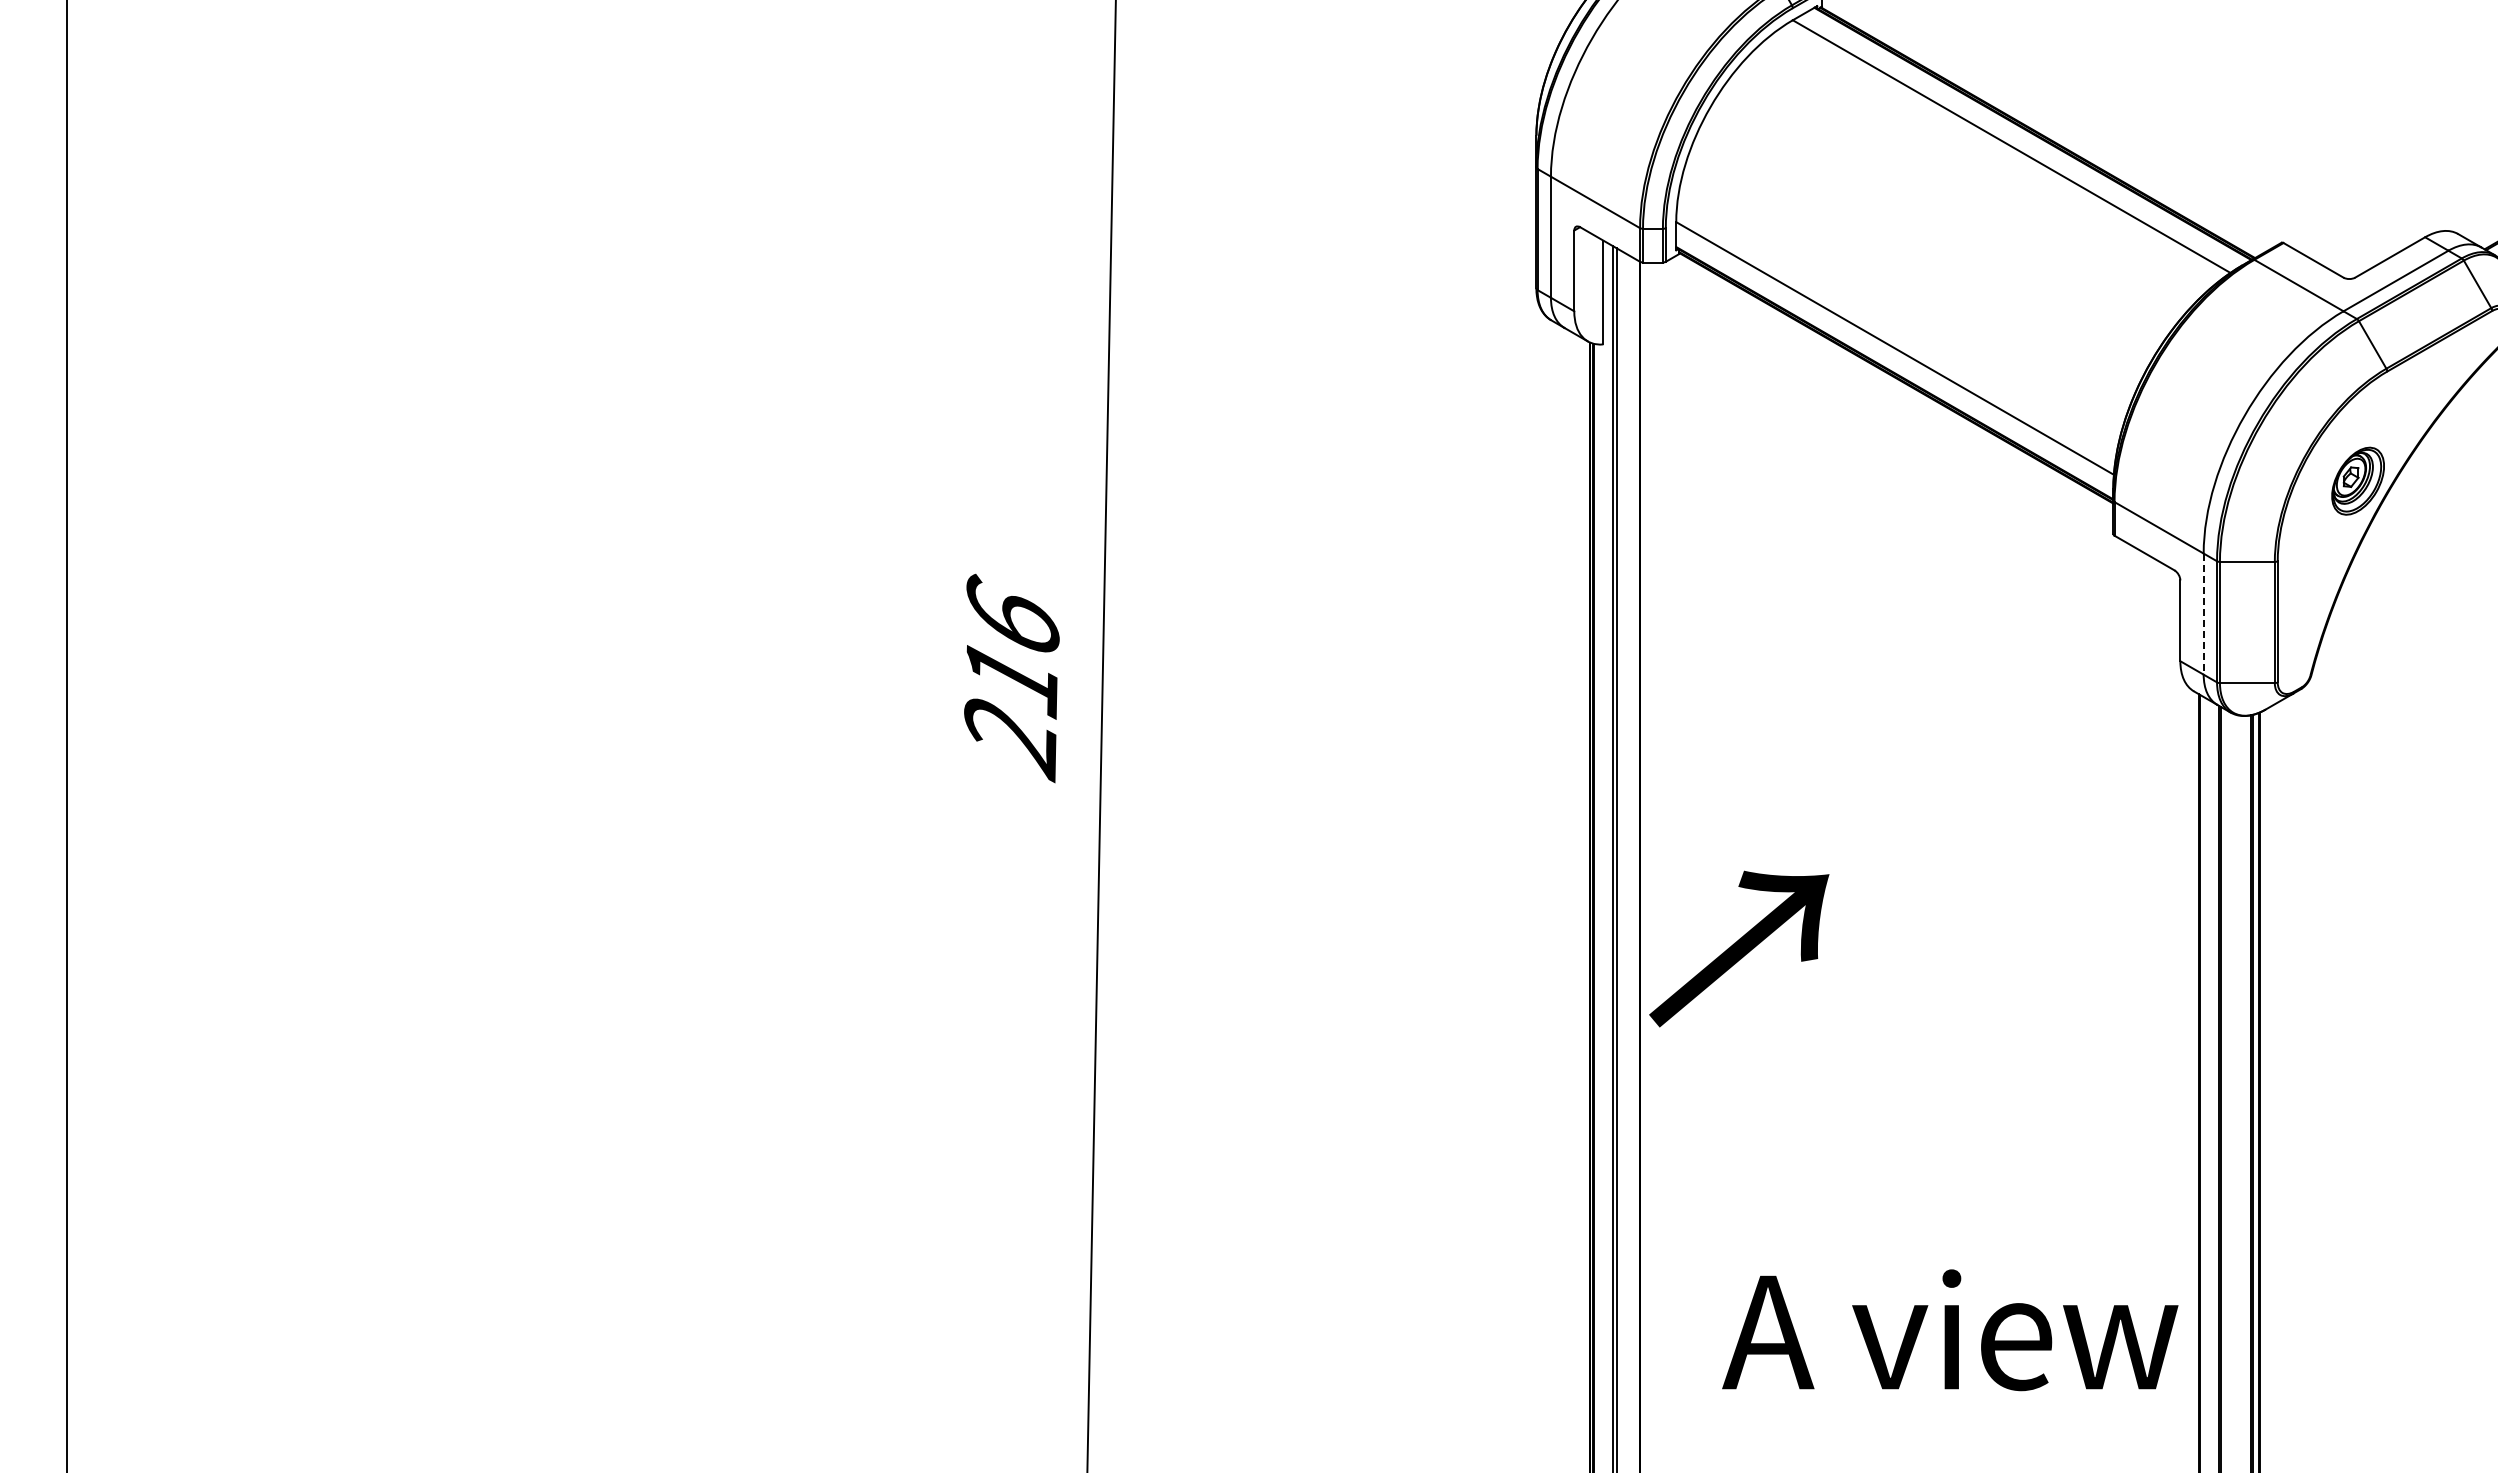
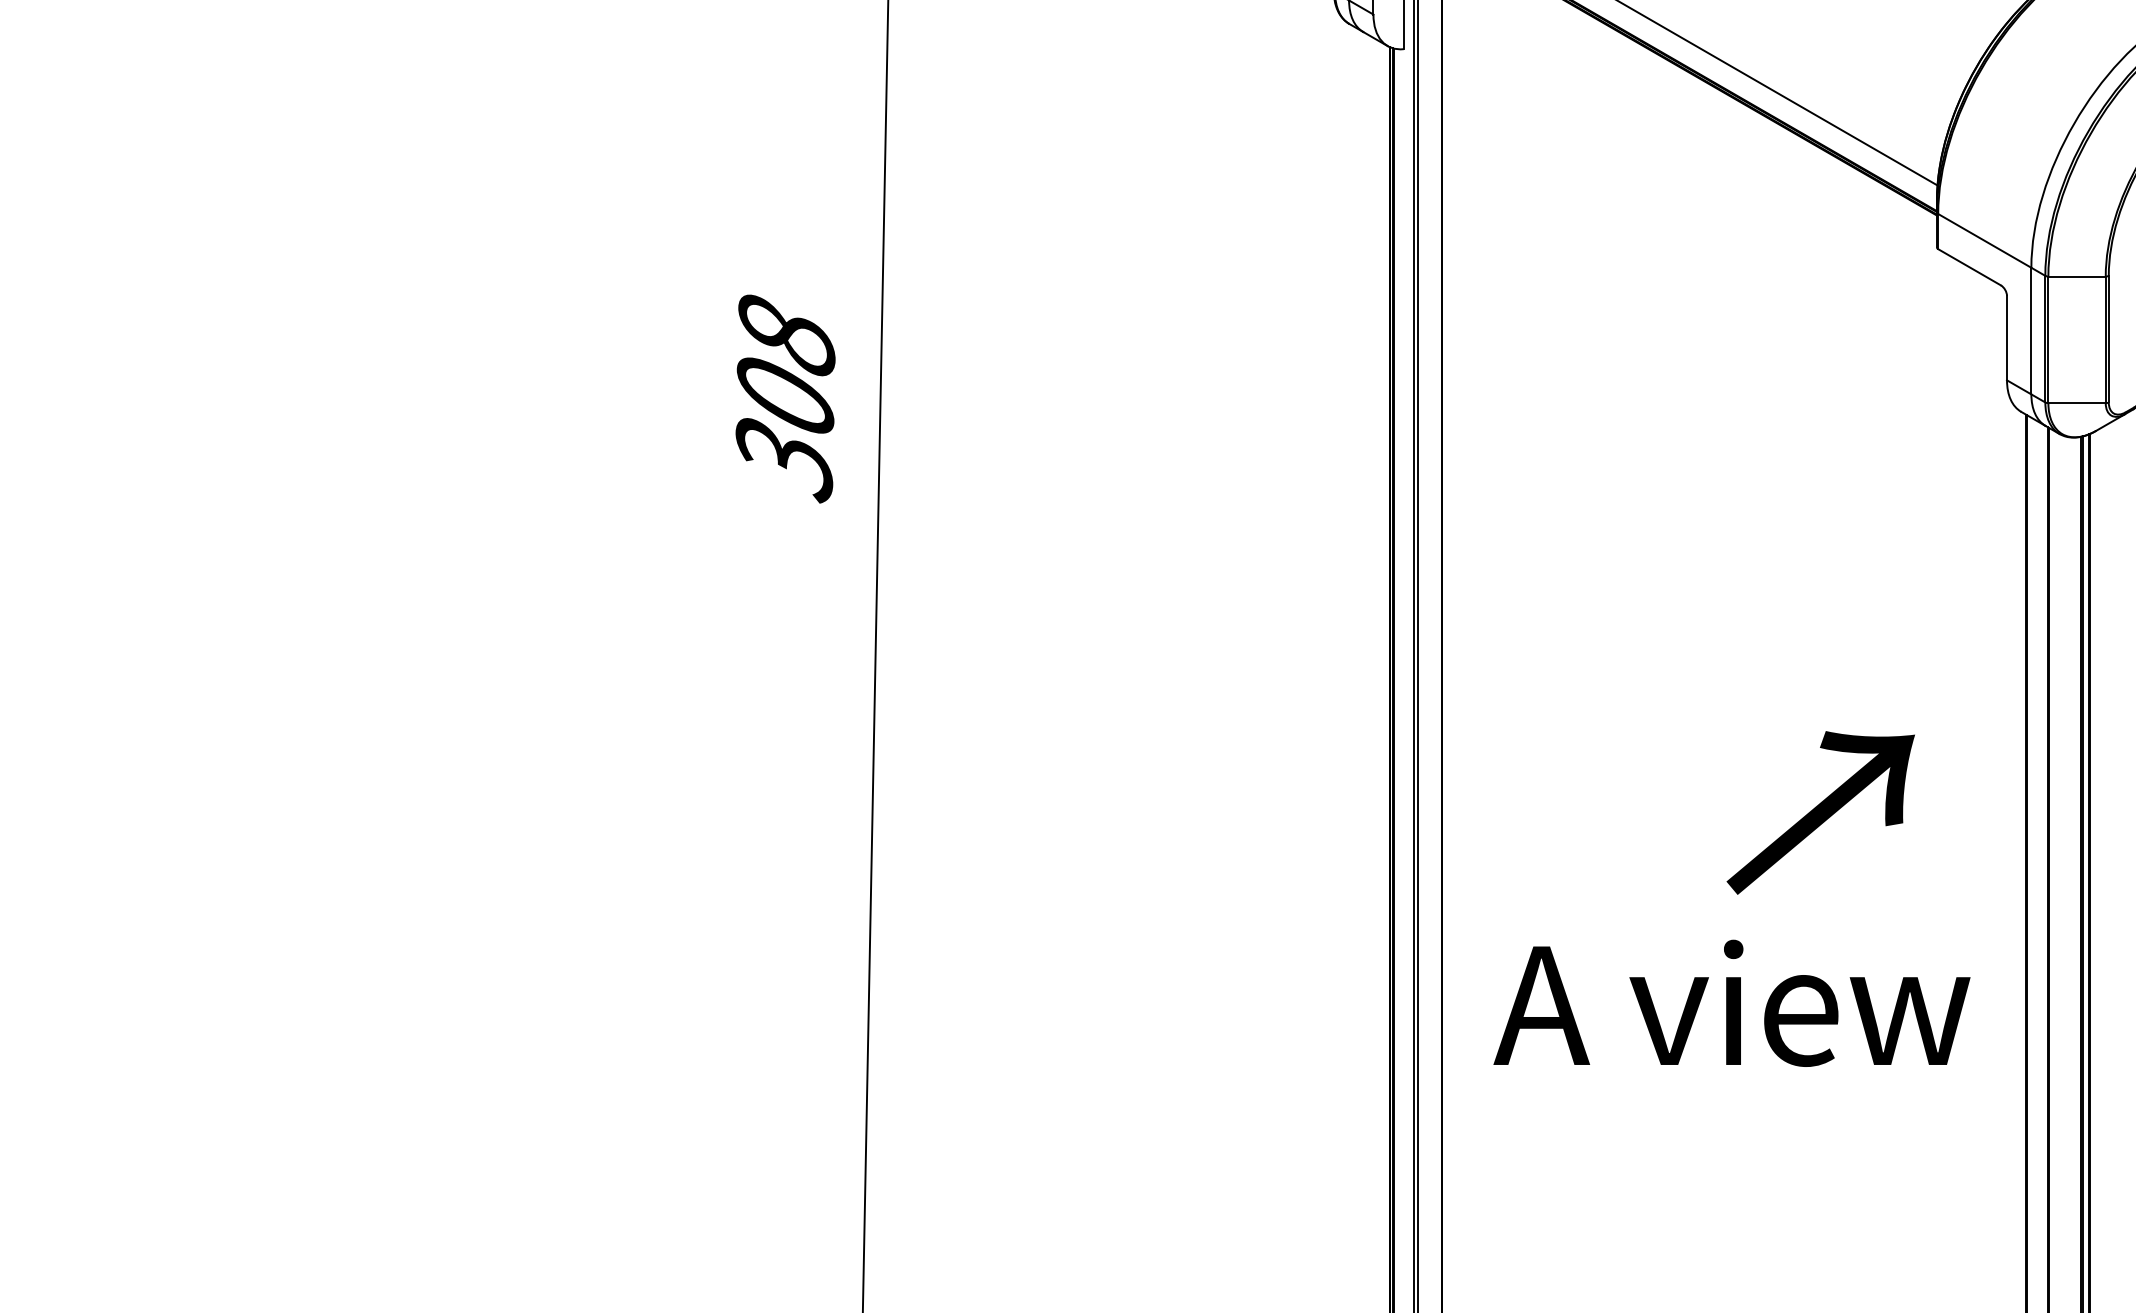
line: (2203, 614) -> (2031, 331), dashed -> solid
text: (1011, 678) -> (785, 398), 216 -> 308
text: (1739, 948) -> (1821, 812), moved
text: (1950, 1330) -> (1732, 1003), moved

